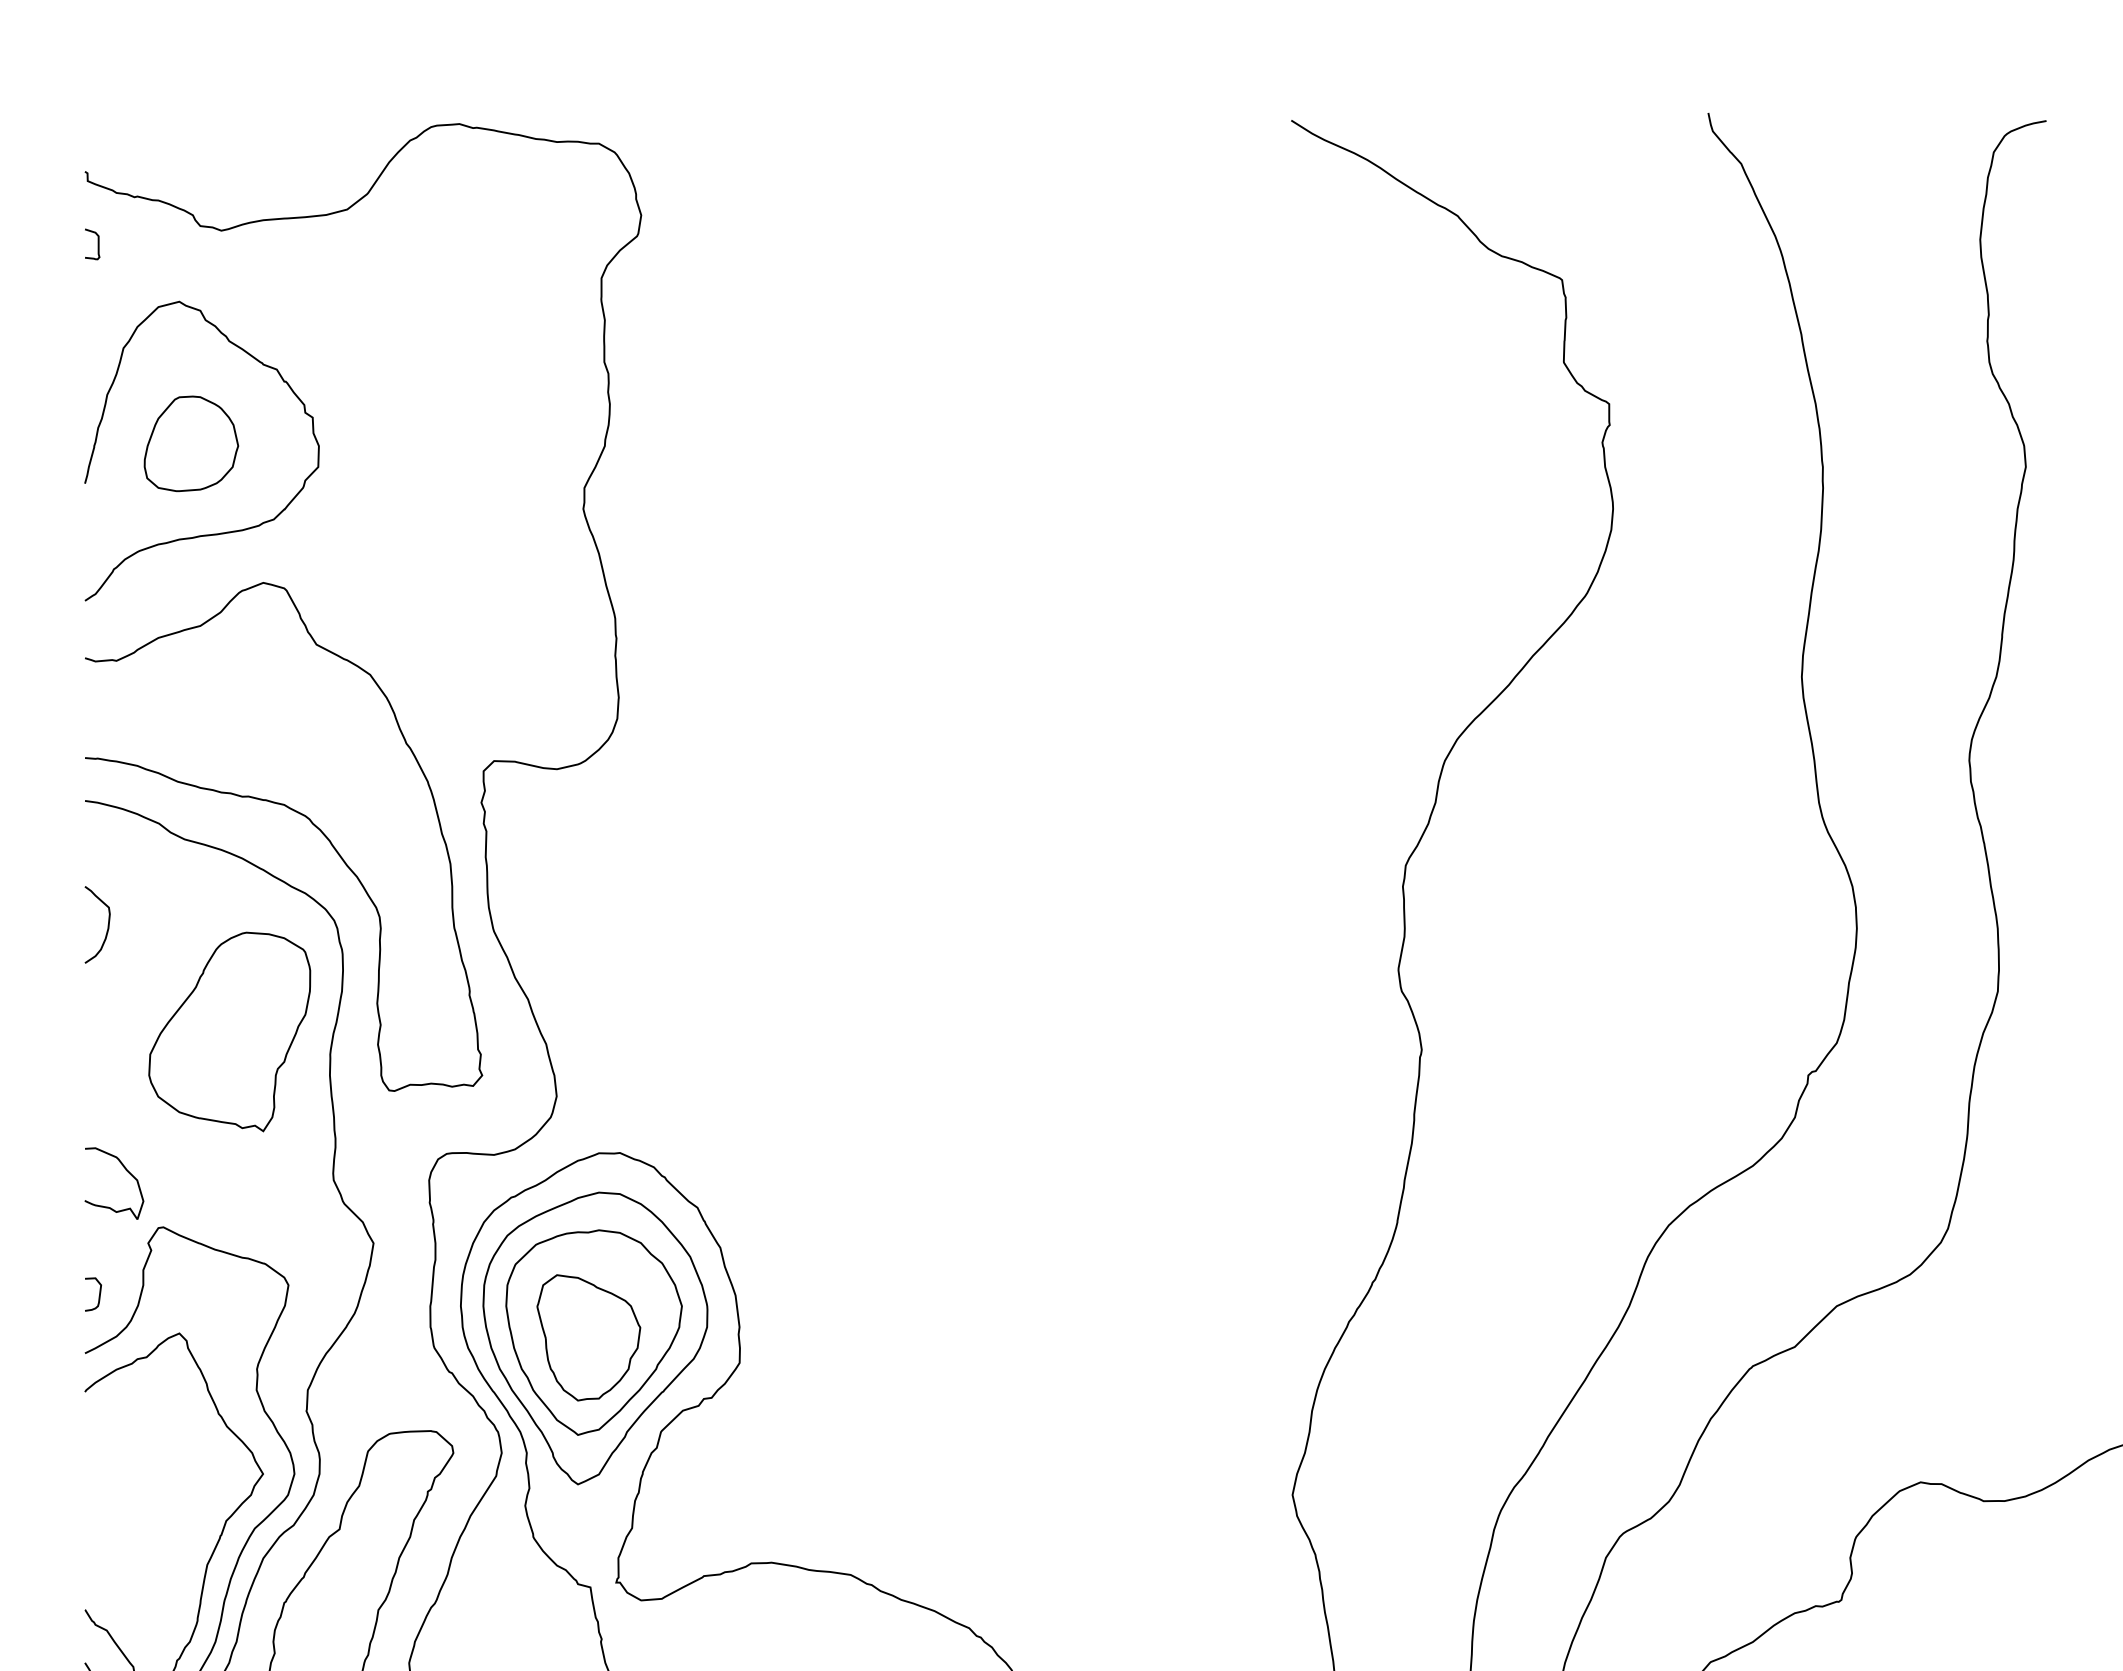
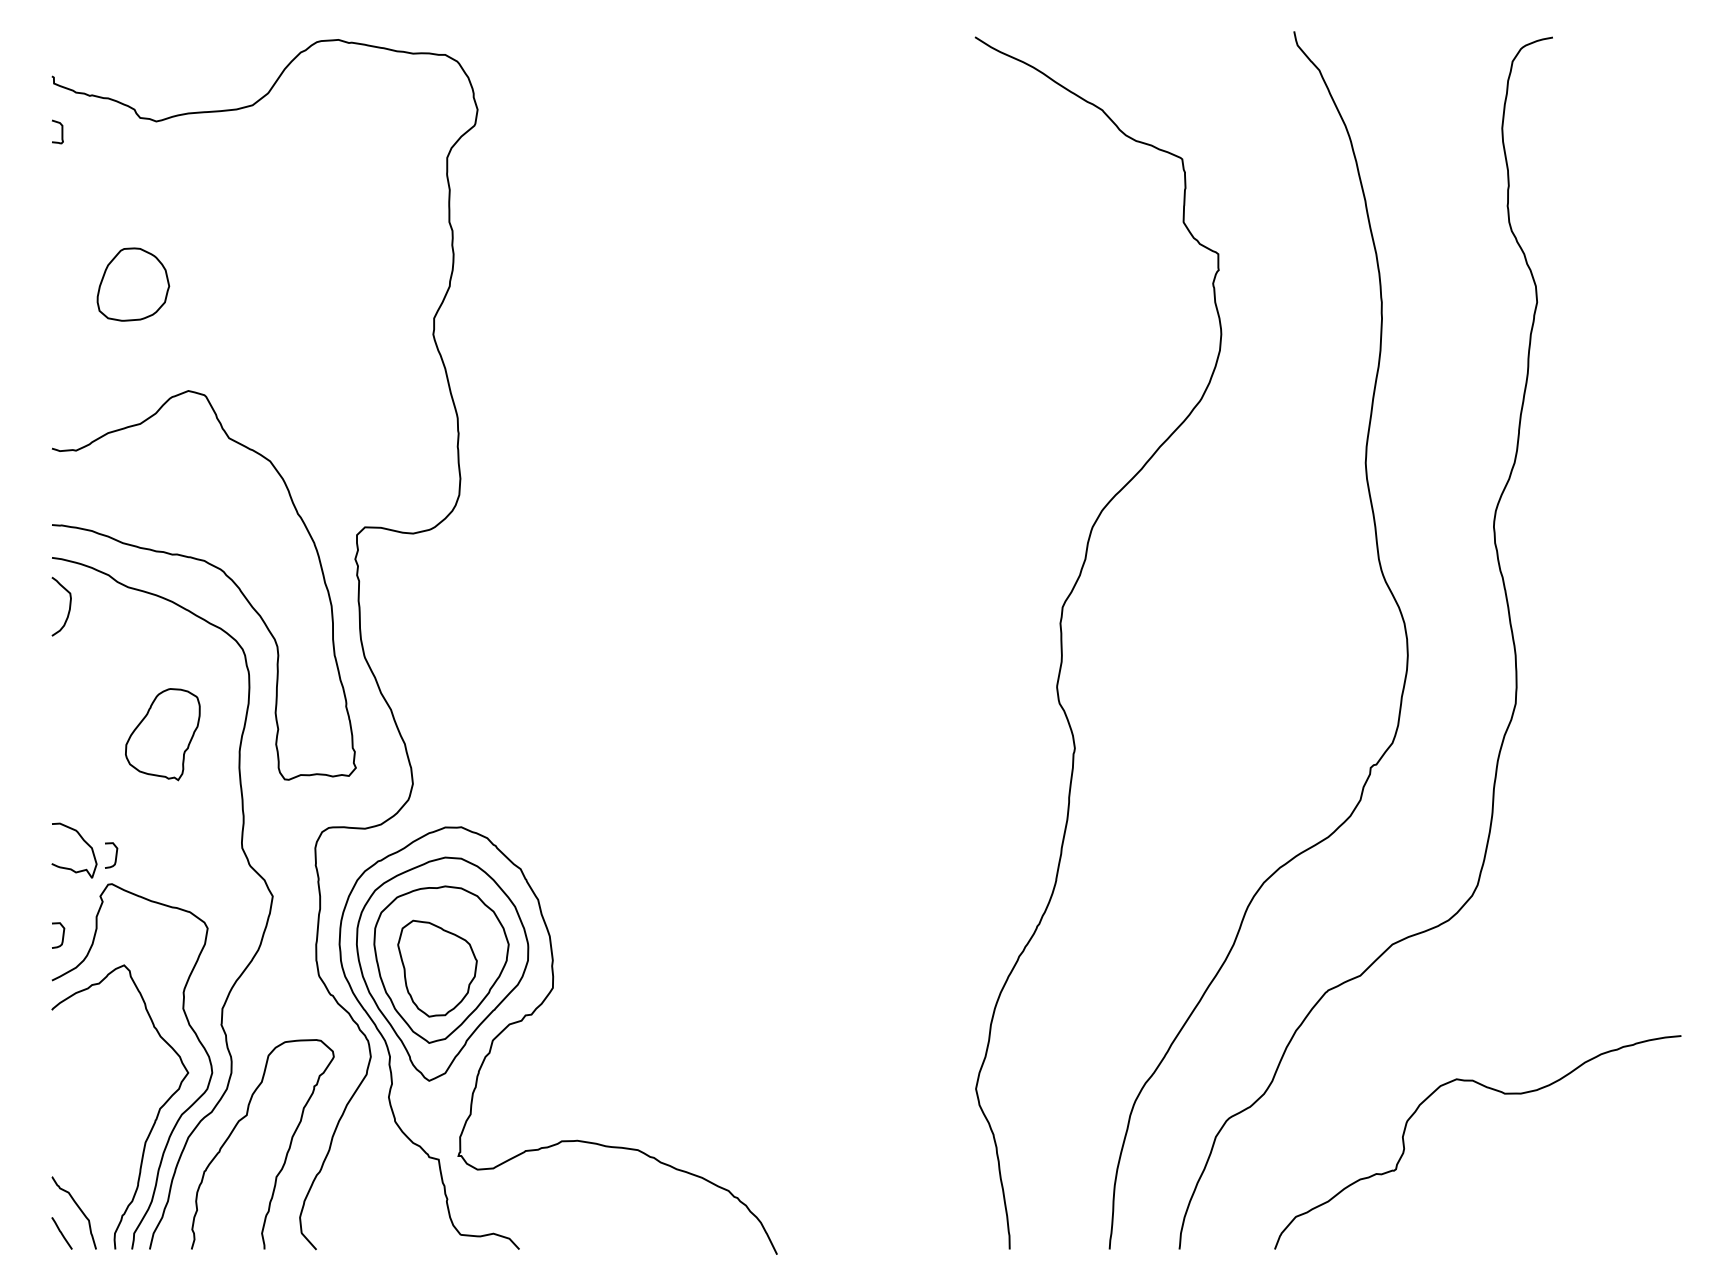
curve: (205, 533) -> (144, 353), removed
curve: (107, 924) -> (69, 606), moved
part: (229, 1031) -> (162, 734), size x0.6
curve: (168, 1189) -> (115, 855), added

